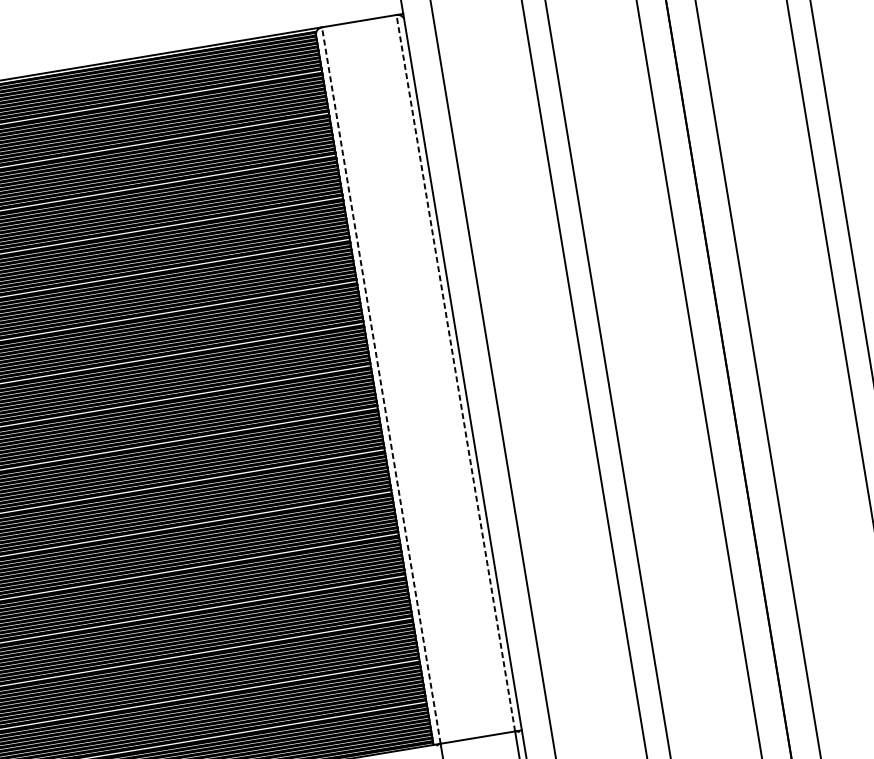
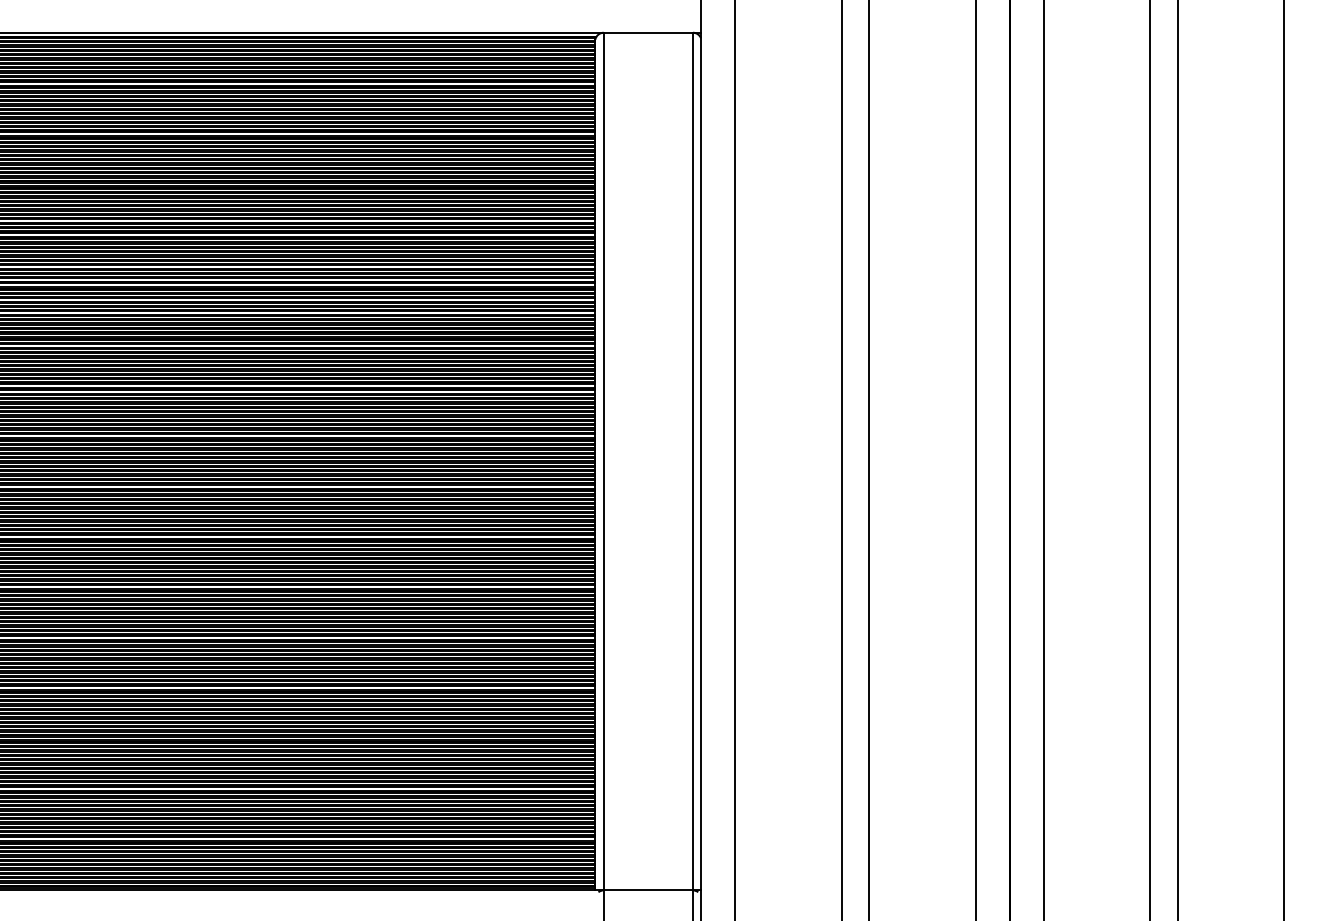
line: (455, 373) -> (692, 461), dashed -> solid
line: (381, 385) -> (603, 461), dashed -> solid

